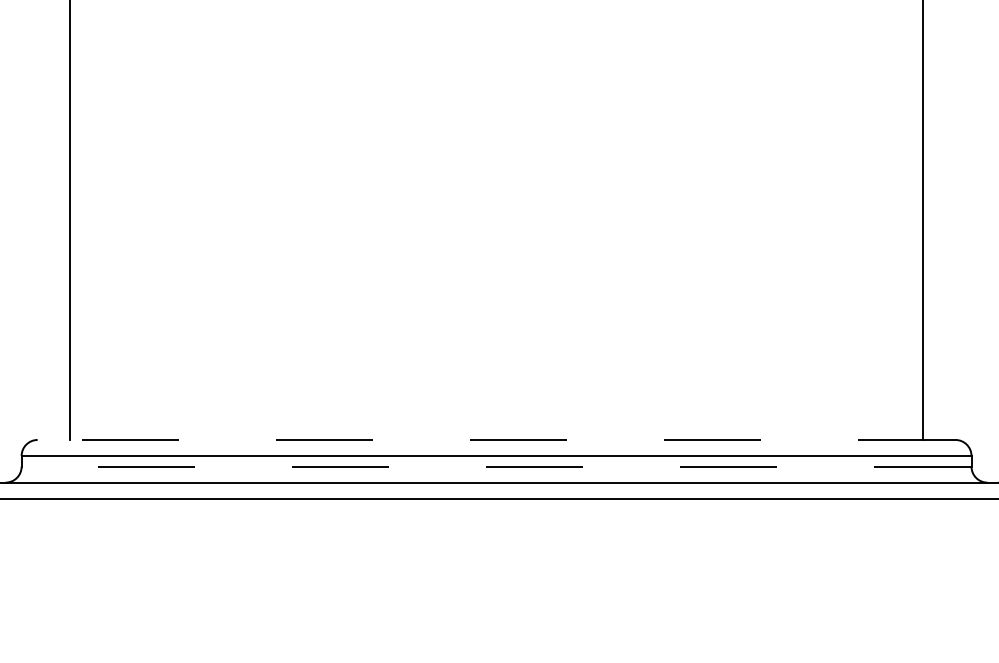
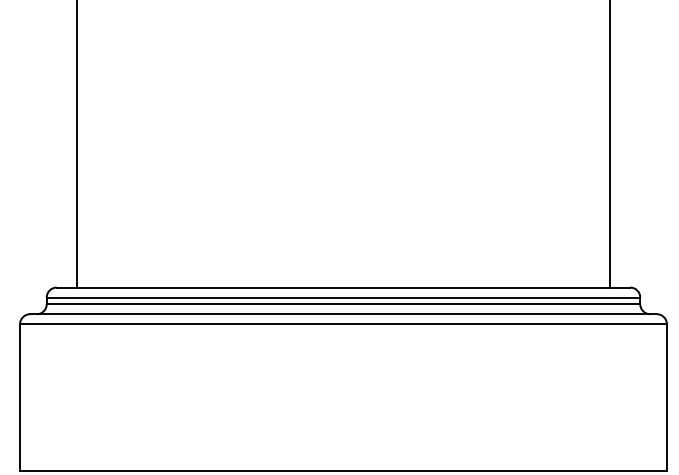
line: (496, 439) -> (343, 287), dashed -> solid
line: (496, 467) -> (343, 304), dashed -> solid

